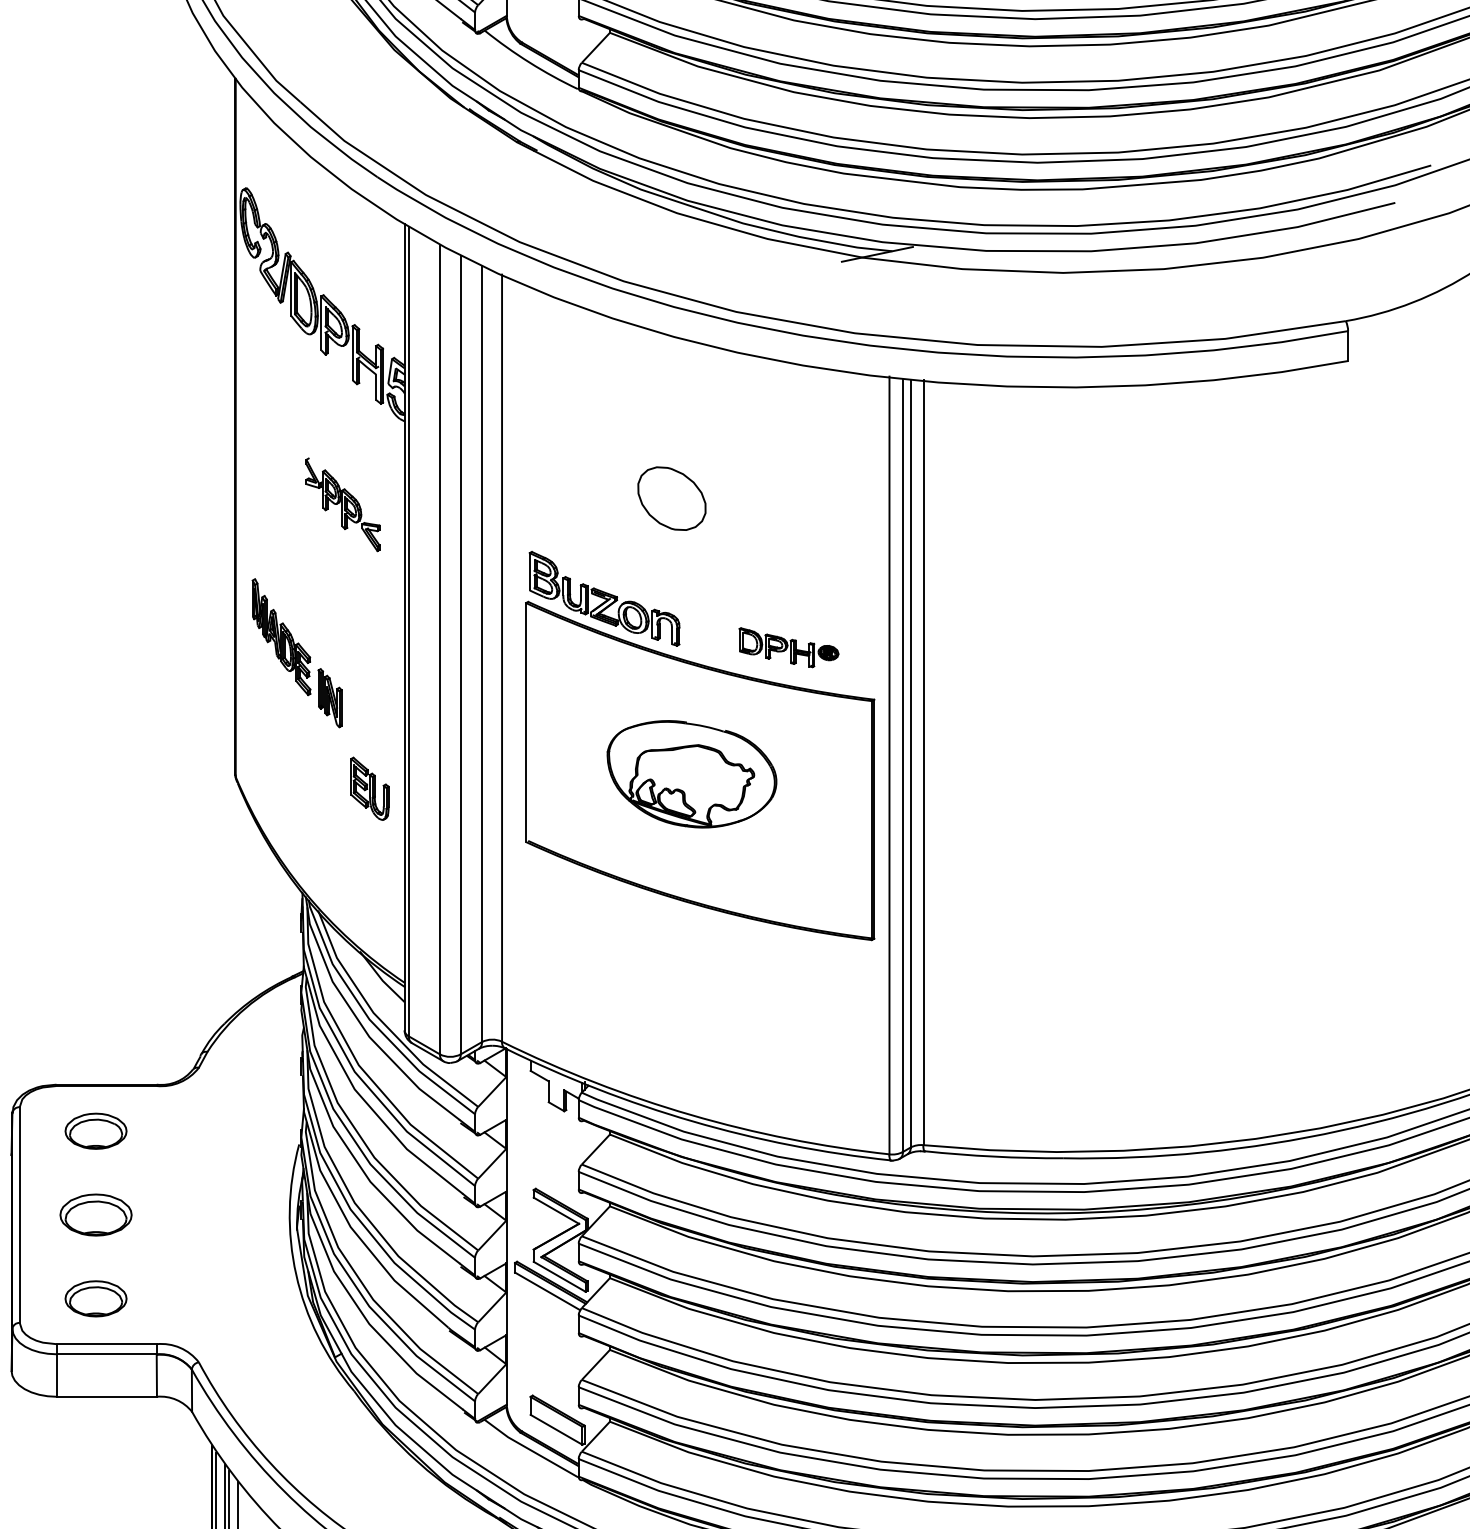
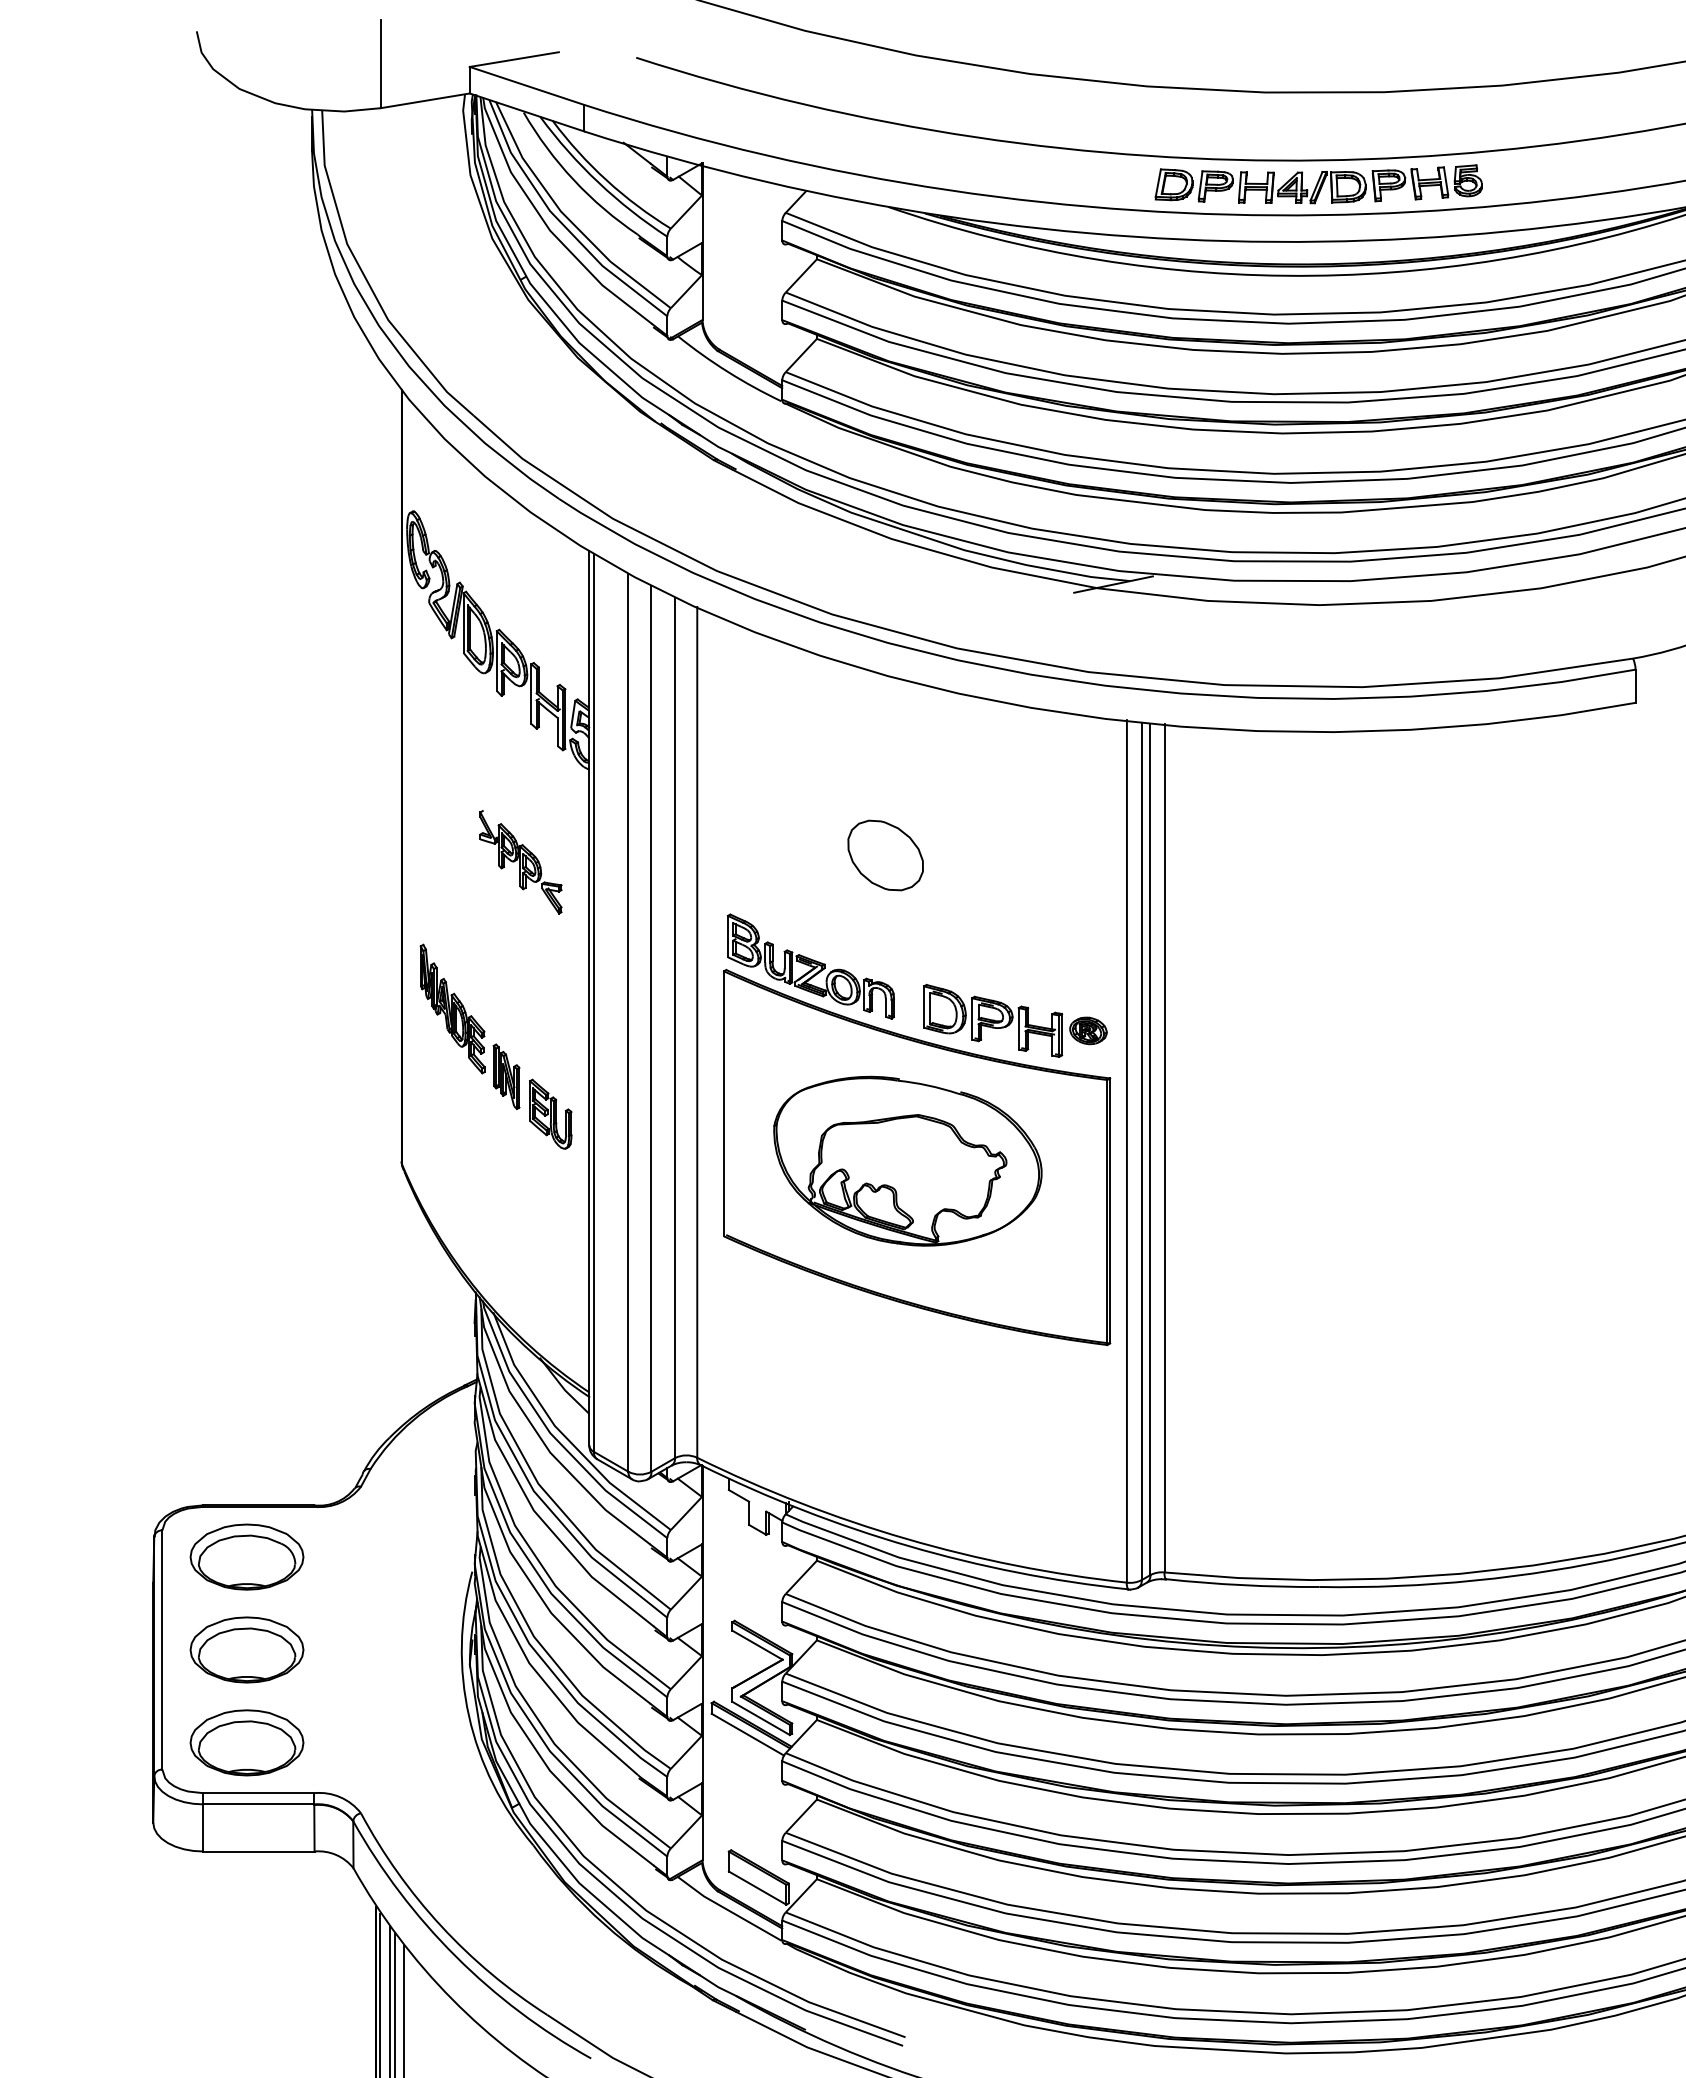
part: (789, 647) -> (1015, 1020), size x1.67
part: (691, 773) -> (907, 1160), size x1.43
part: (369, 788) -> (550, 1113), moved
part: (95, 1130) -> (246, 1556), size x1.67
part: (95, 1214) -> (246, 1649), size x1.43
part: (95, 1298) -> (246, 1742), size x1.67

